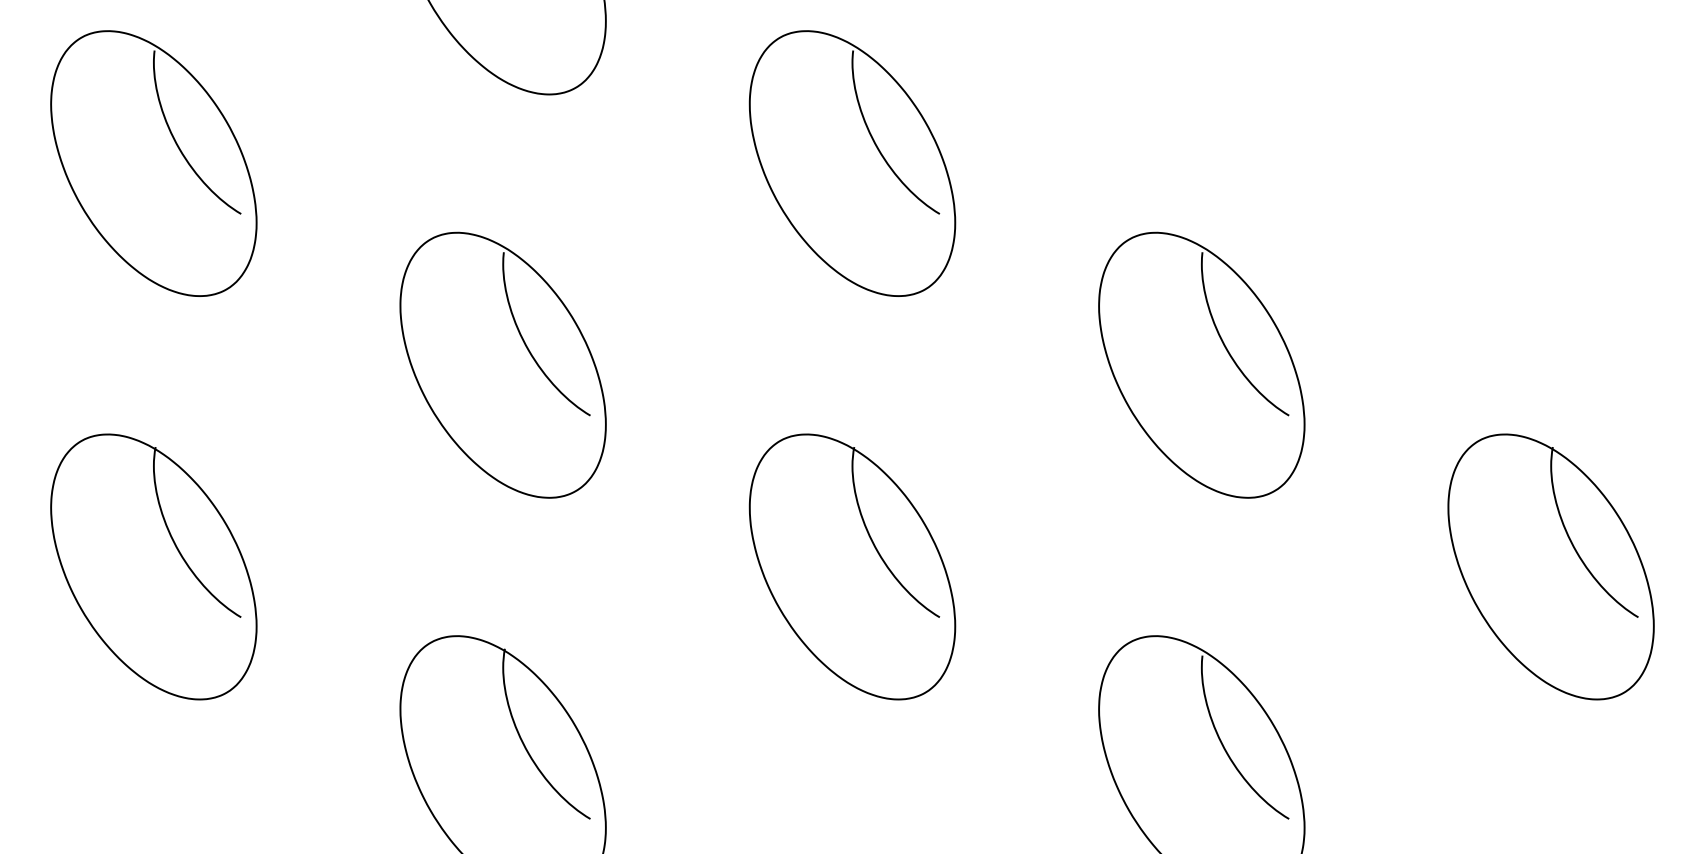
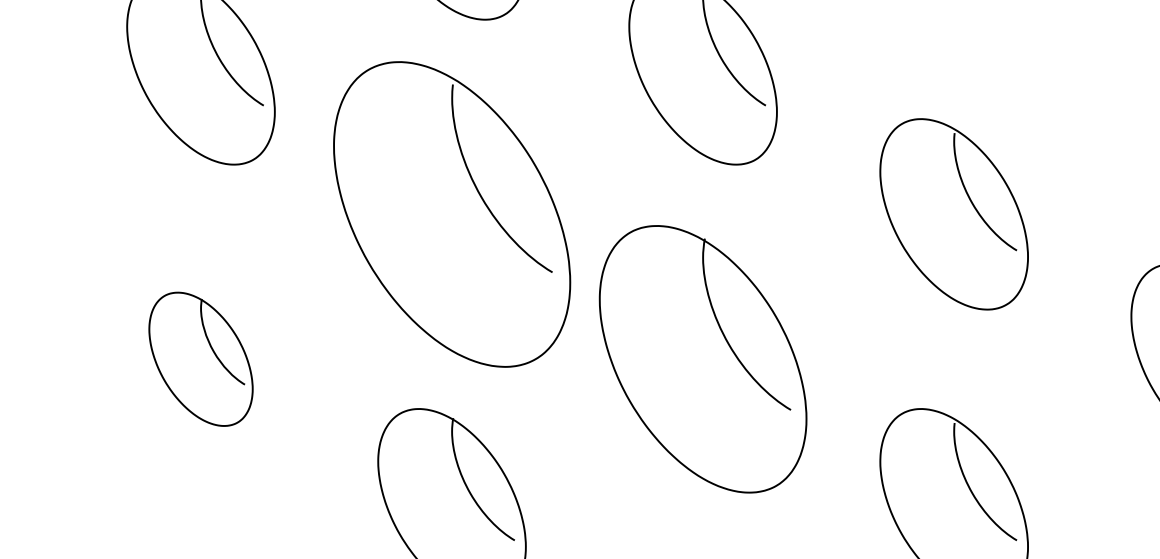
part: (502, 364) -> (451, 213), size x1.6
part: (153, 566) -> (200, 358), size x0.7
part: (852, 566) -> (703, 358), size x1.4

